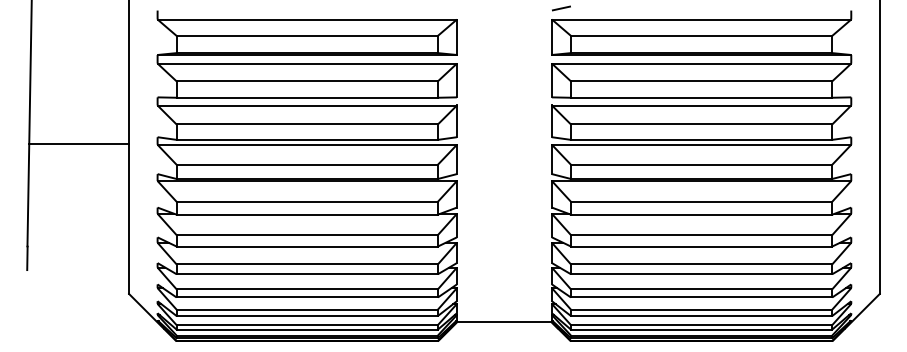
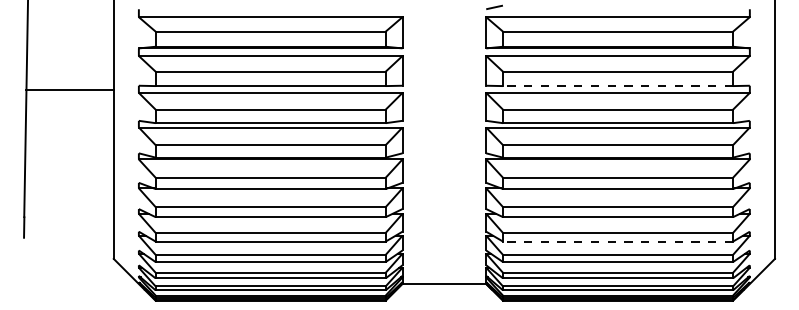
line: (701, 97) -> (617, 85), solid -> dashed
line: (79, 144) -> (70, 90), moved
line: (701, 274) -> (617, 241), solid -> dashed

